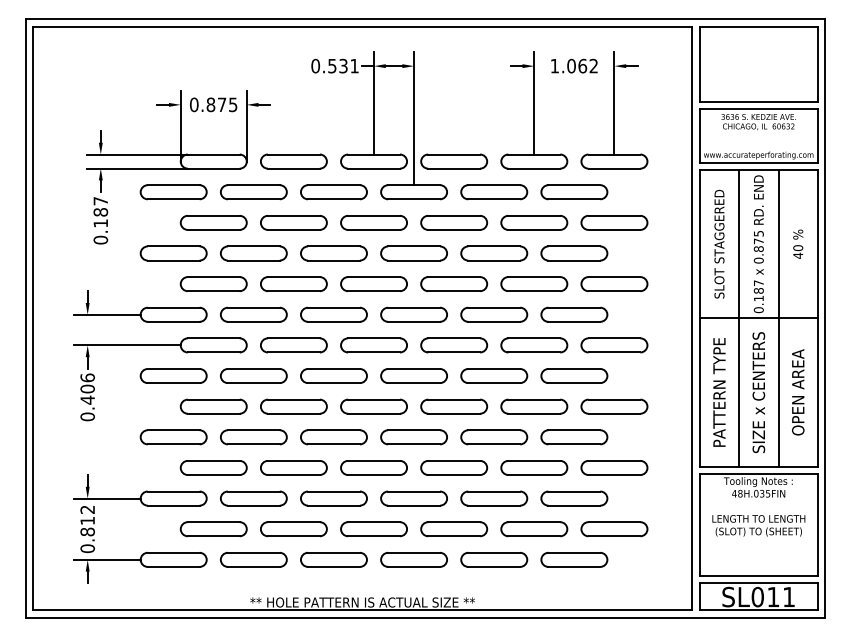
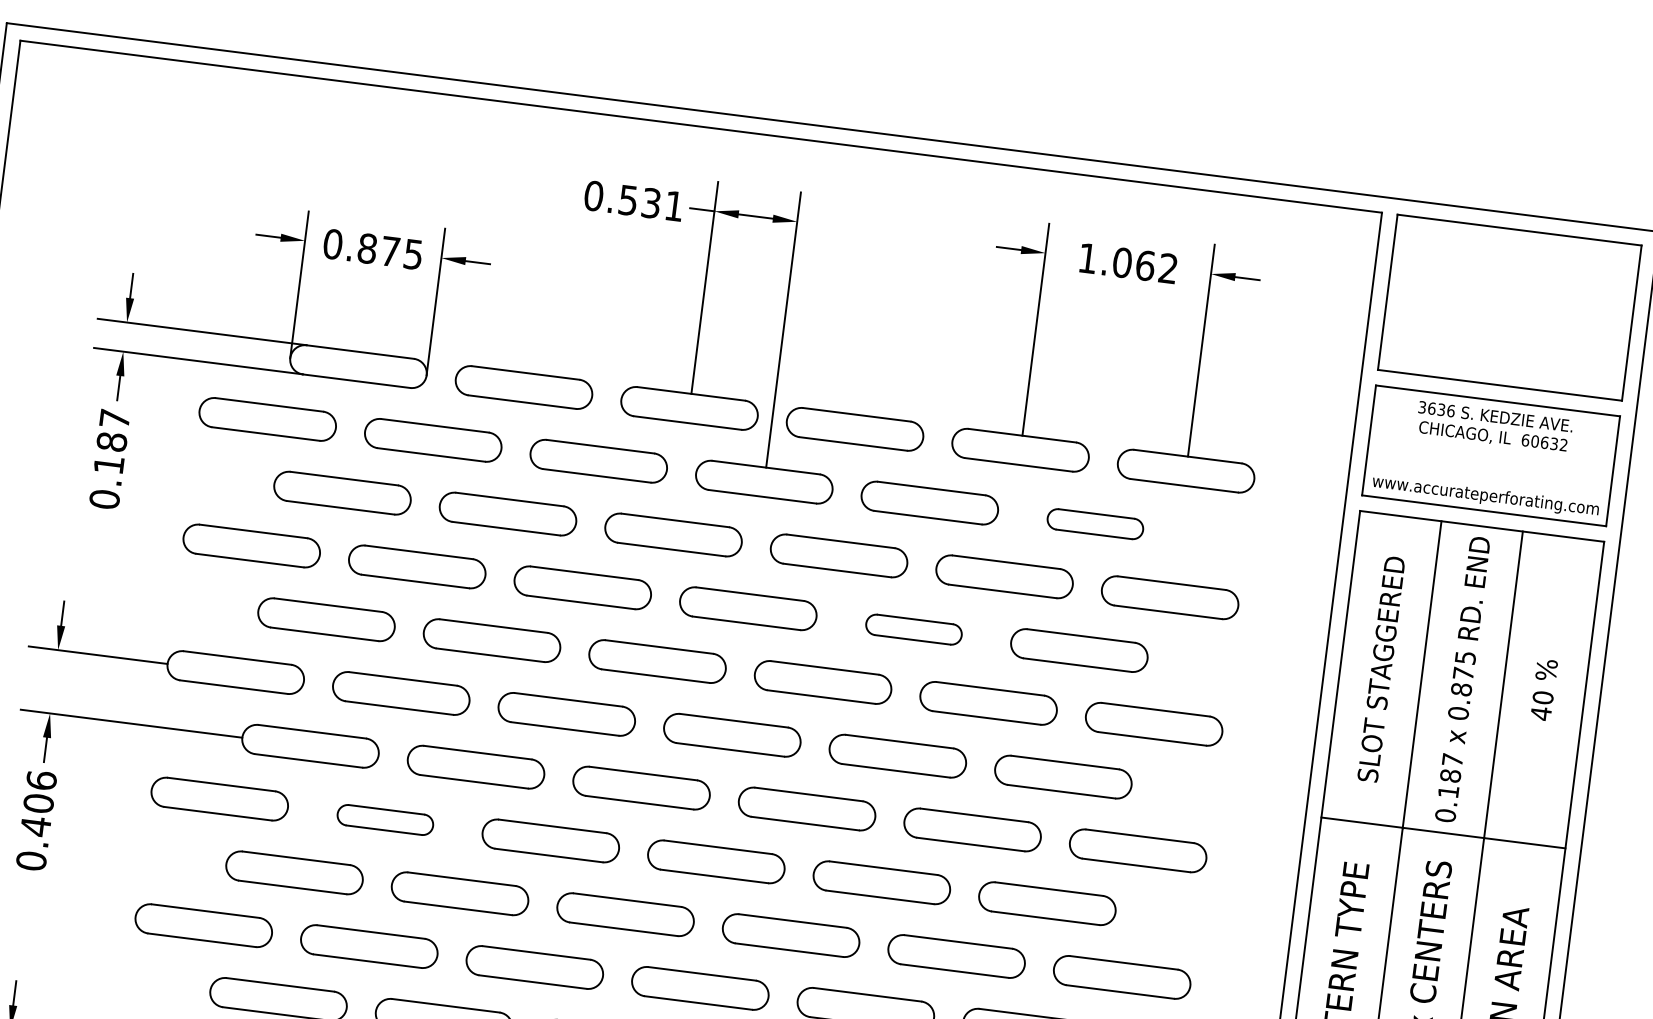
part: (574, 192) -> (1095, 524), size x0.7
part: (494, 253) -> (914, 629), size x0.7
part: (253, 375) -> (384, 818), size x0.7

